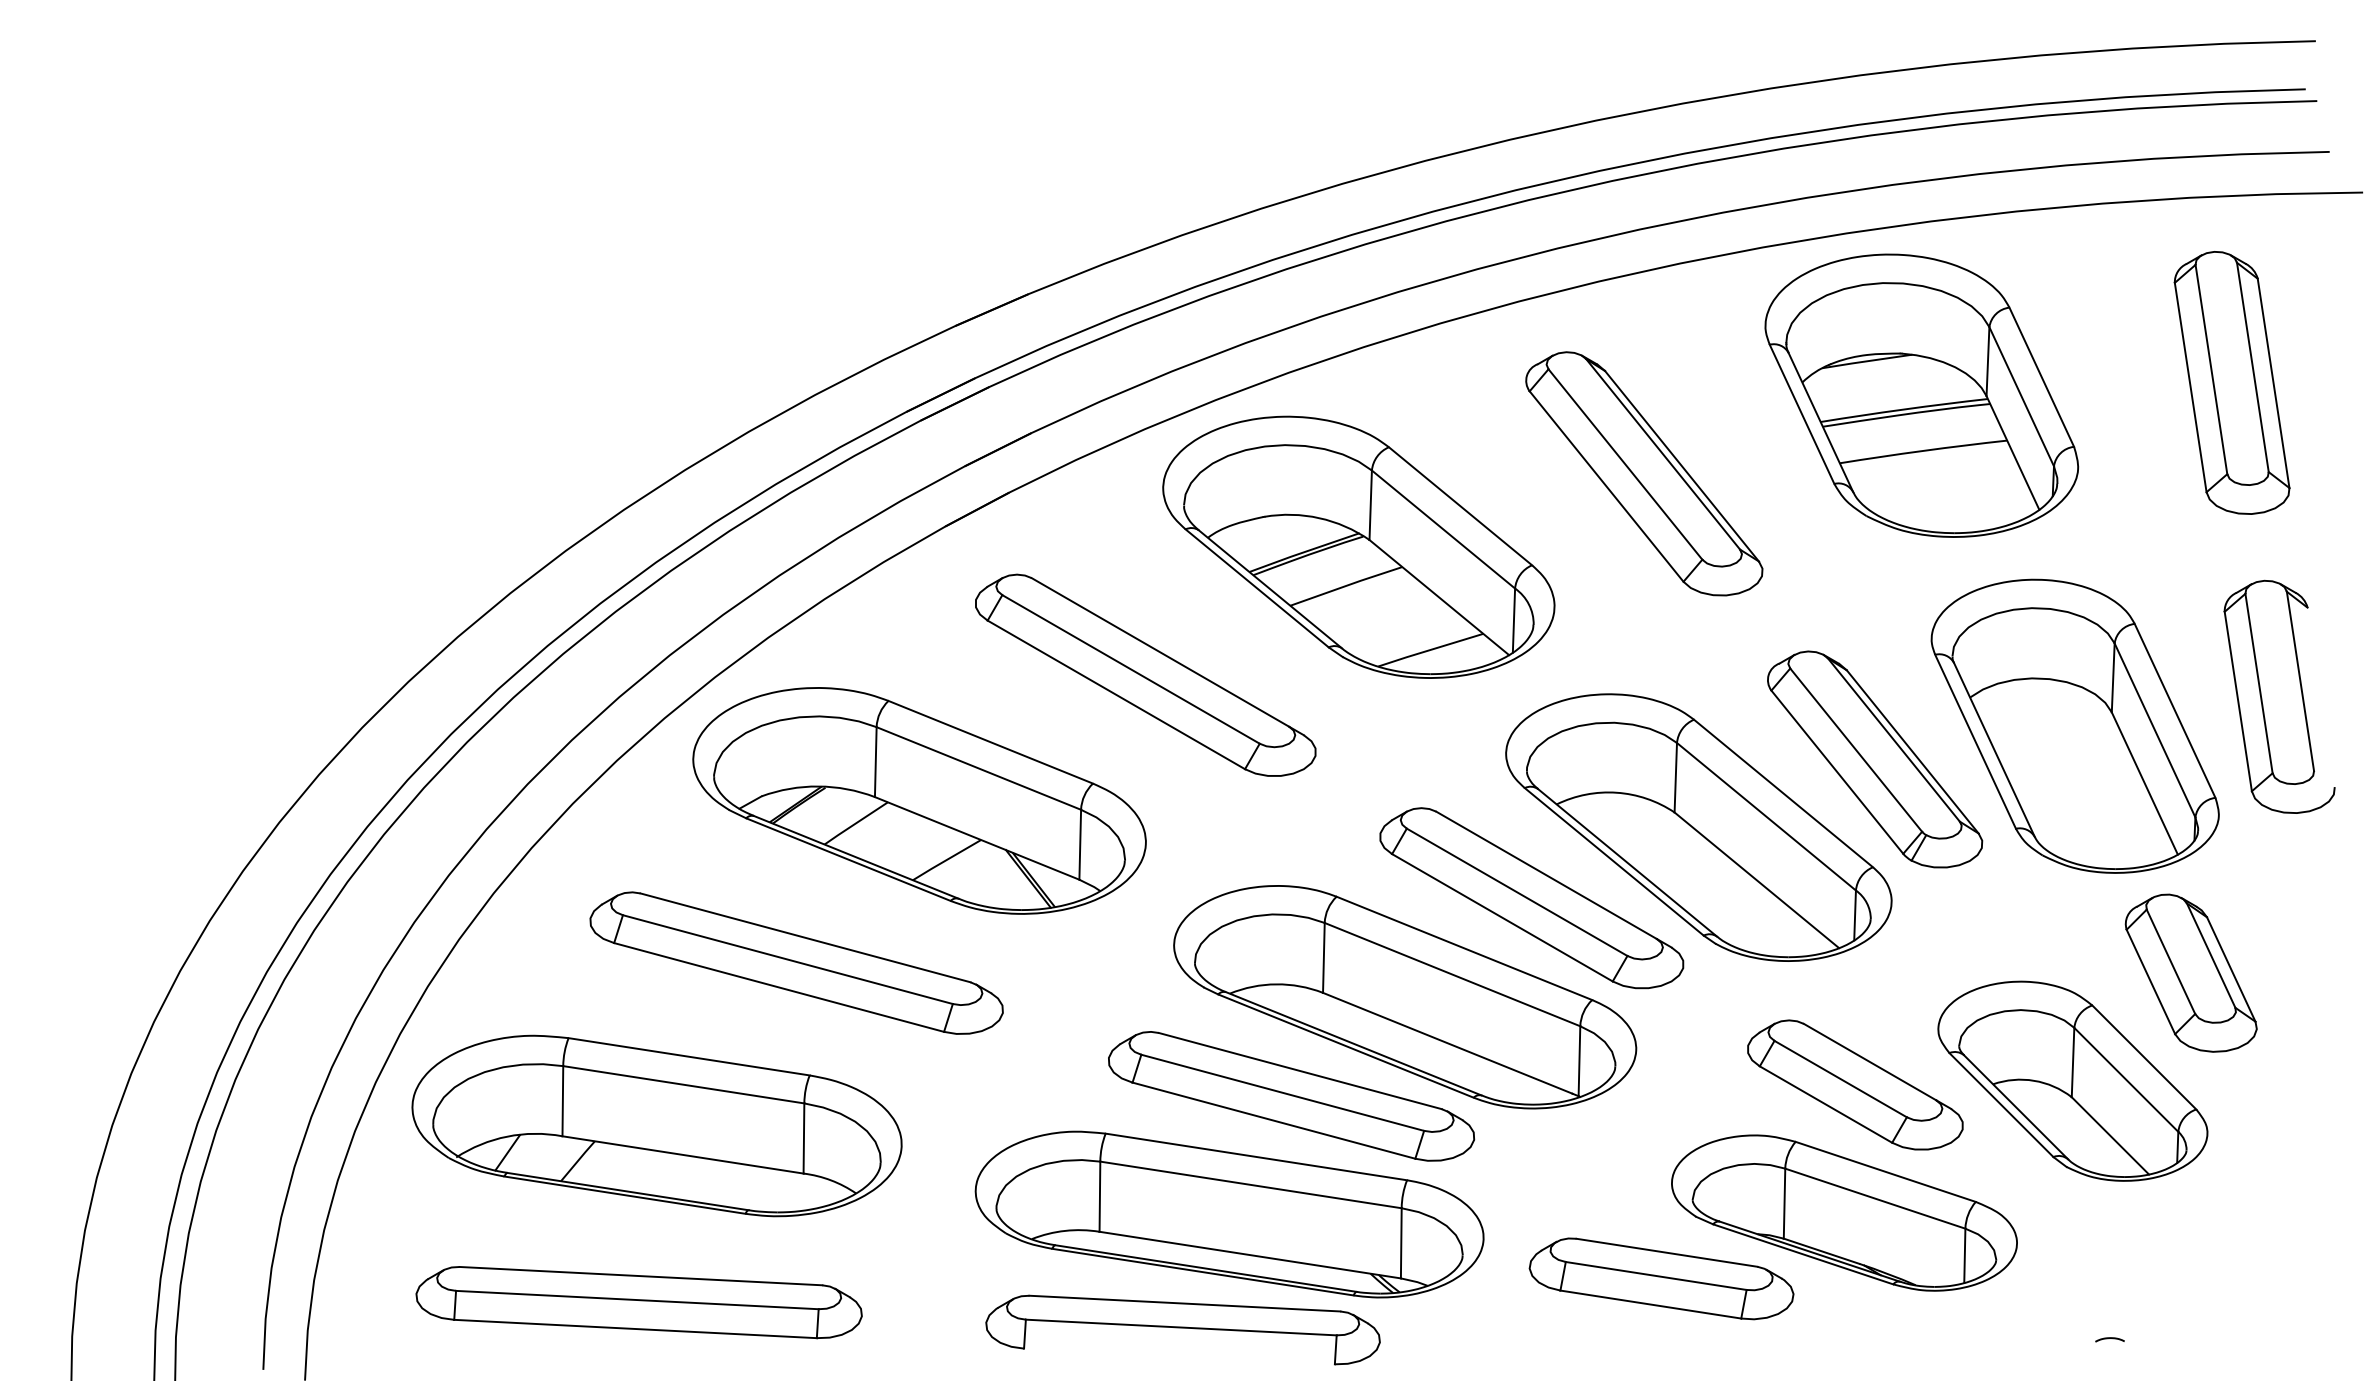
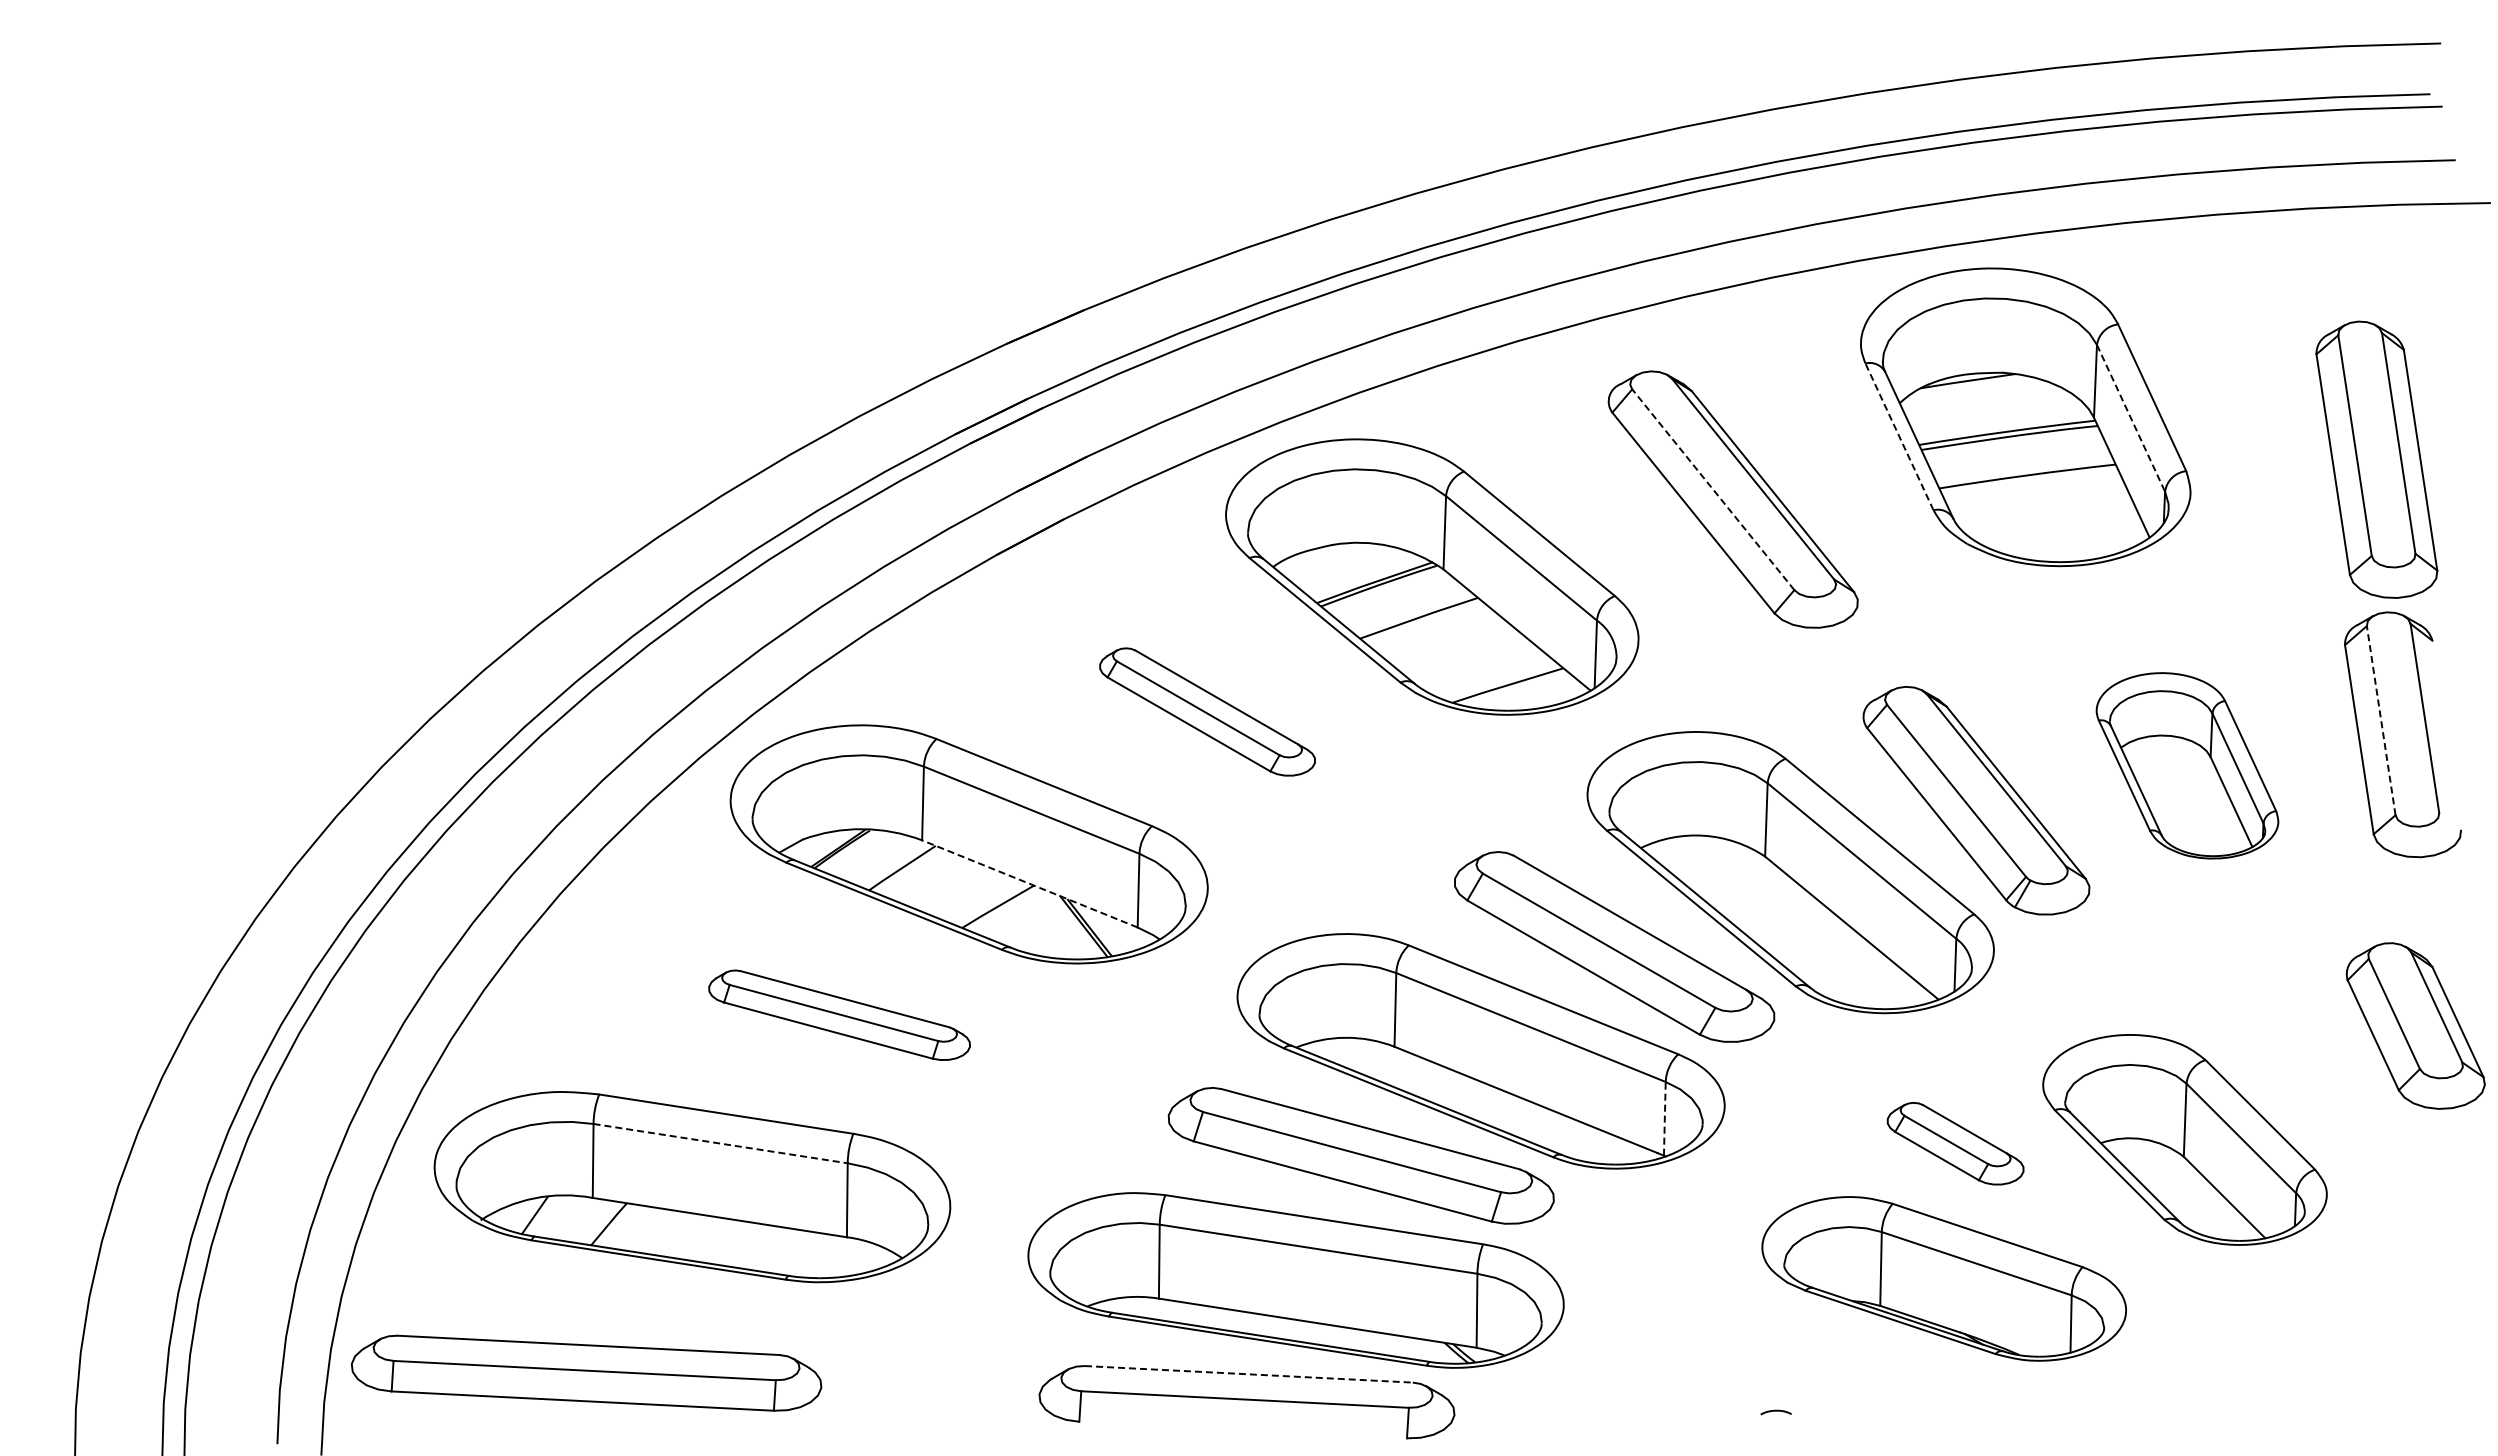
part: (2231, 382) -> (2376, 459), moved
line: (2022, 396) -> (2131, 418), solid -> dashed
line: (1802, 413) -> (1899, 436), solid -> dashed
line: (1625, 464) -> (1713, 489), solid -> dashed
part: (1145, 674) -> (1207, 711), size x0.6
line: (2259, 683) -> (2381, 720), solid -> dashed
part: (2075, 726) -> (2187, 765), size x0.6
line: (976, 838) -> (1029, 883), solid -> dashed
part: (796, 962) -> (839, 1014), size x0.6
part: (2190, 972) -> (2415, 1025), moved
line: (1579, 1060) -> (1664, 1118), solid -> dashed
line: (683, 1084) -> (720, 1143), solid -> dashed
part: (1855, 1084) -> (1955, 1143), size x0.6
part: (1661, 1278) -> (1751, 1347), removed
part: (639, 1301) -> (586, 1372), moved
line: (1185, 1303) -> (1249, 1374), solid -> dashed
curve: (2109, 1338) -> (1775, 1411), moved

